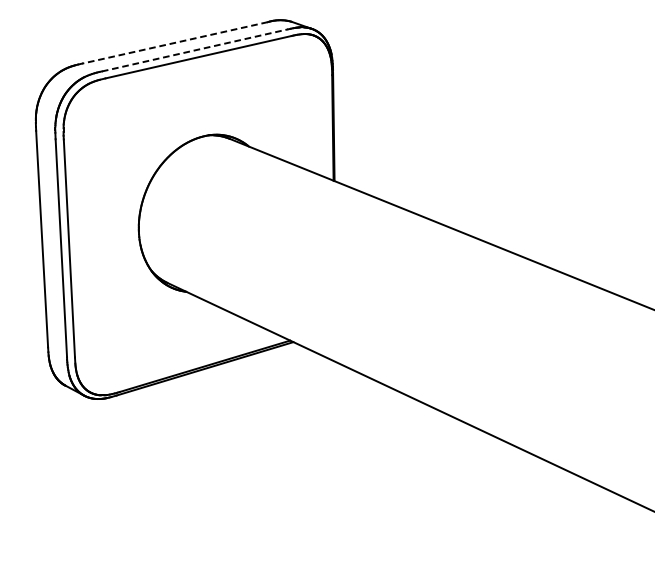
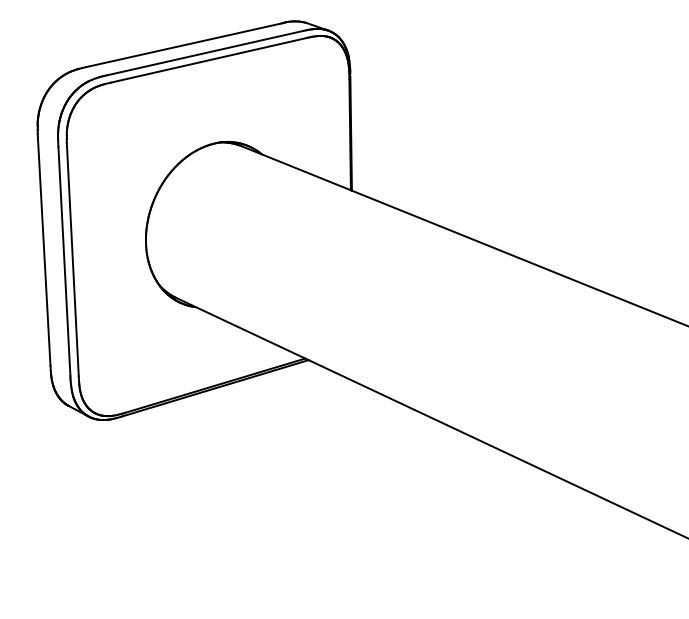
line: (174, 43) -> (183, 45), dashed -> solid
line: (195, 50) -> (205, 53), dashed -> solid

